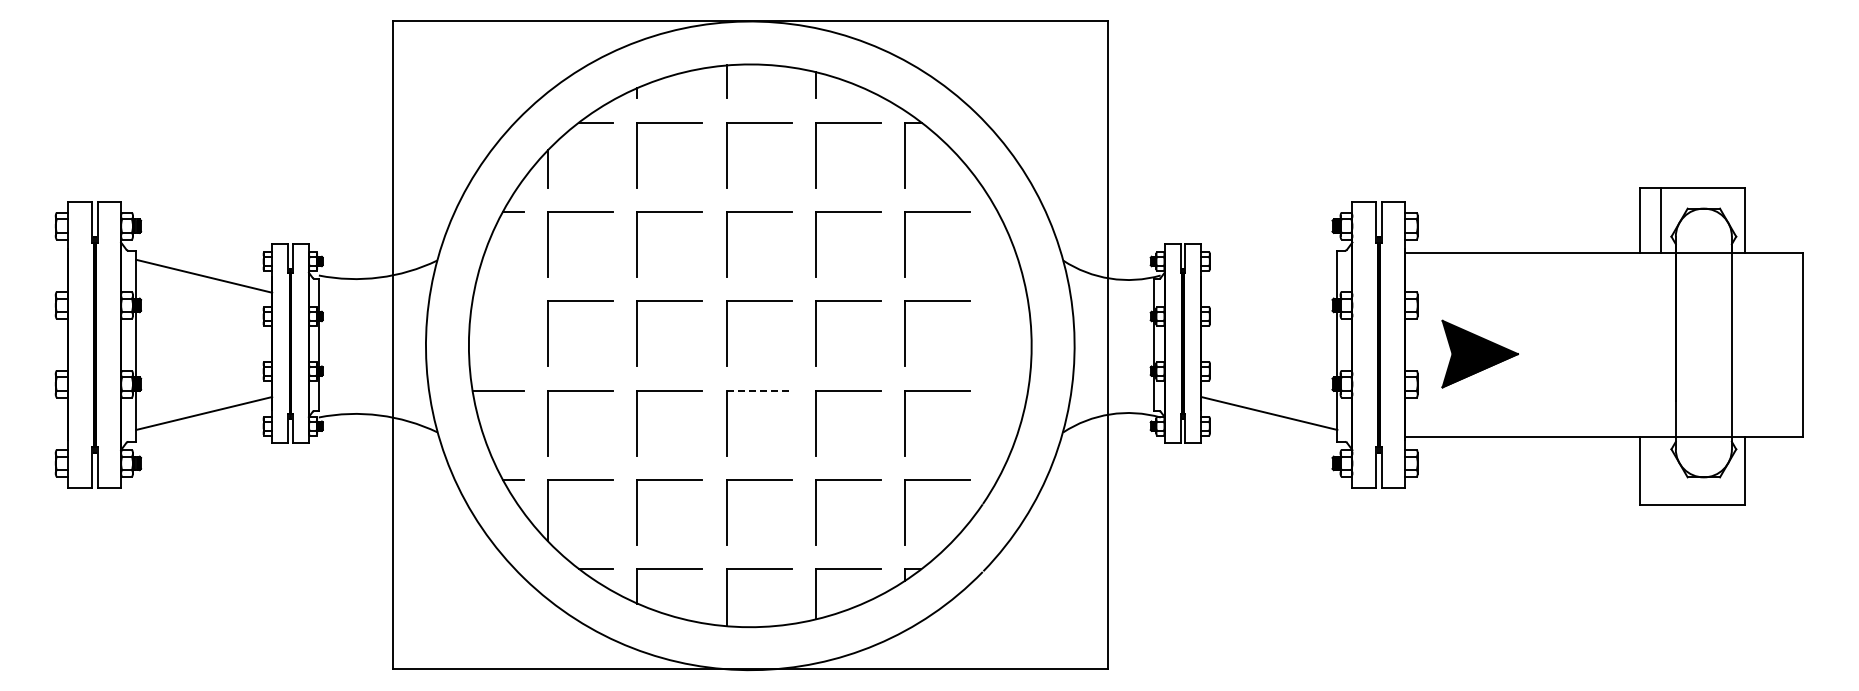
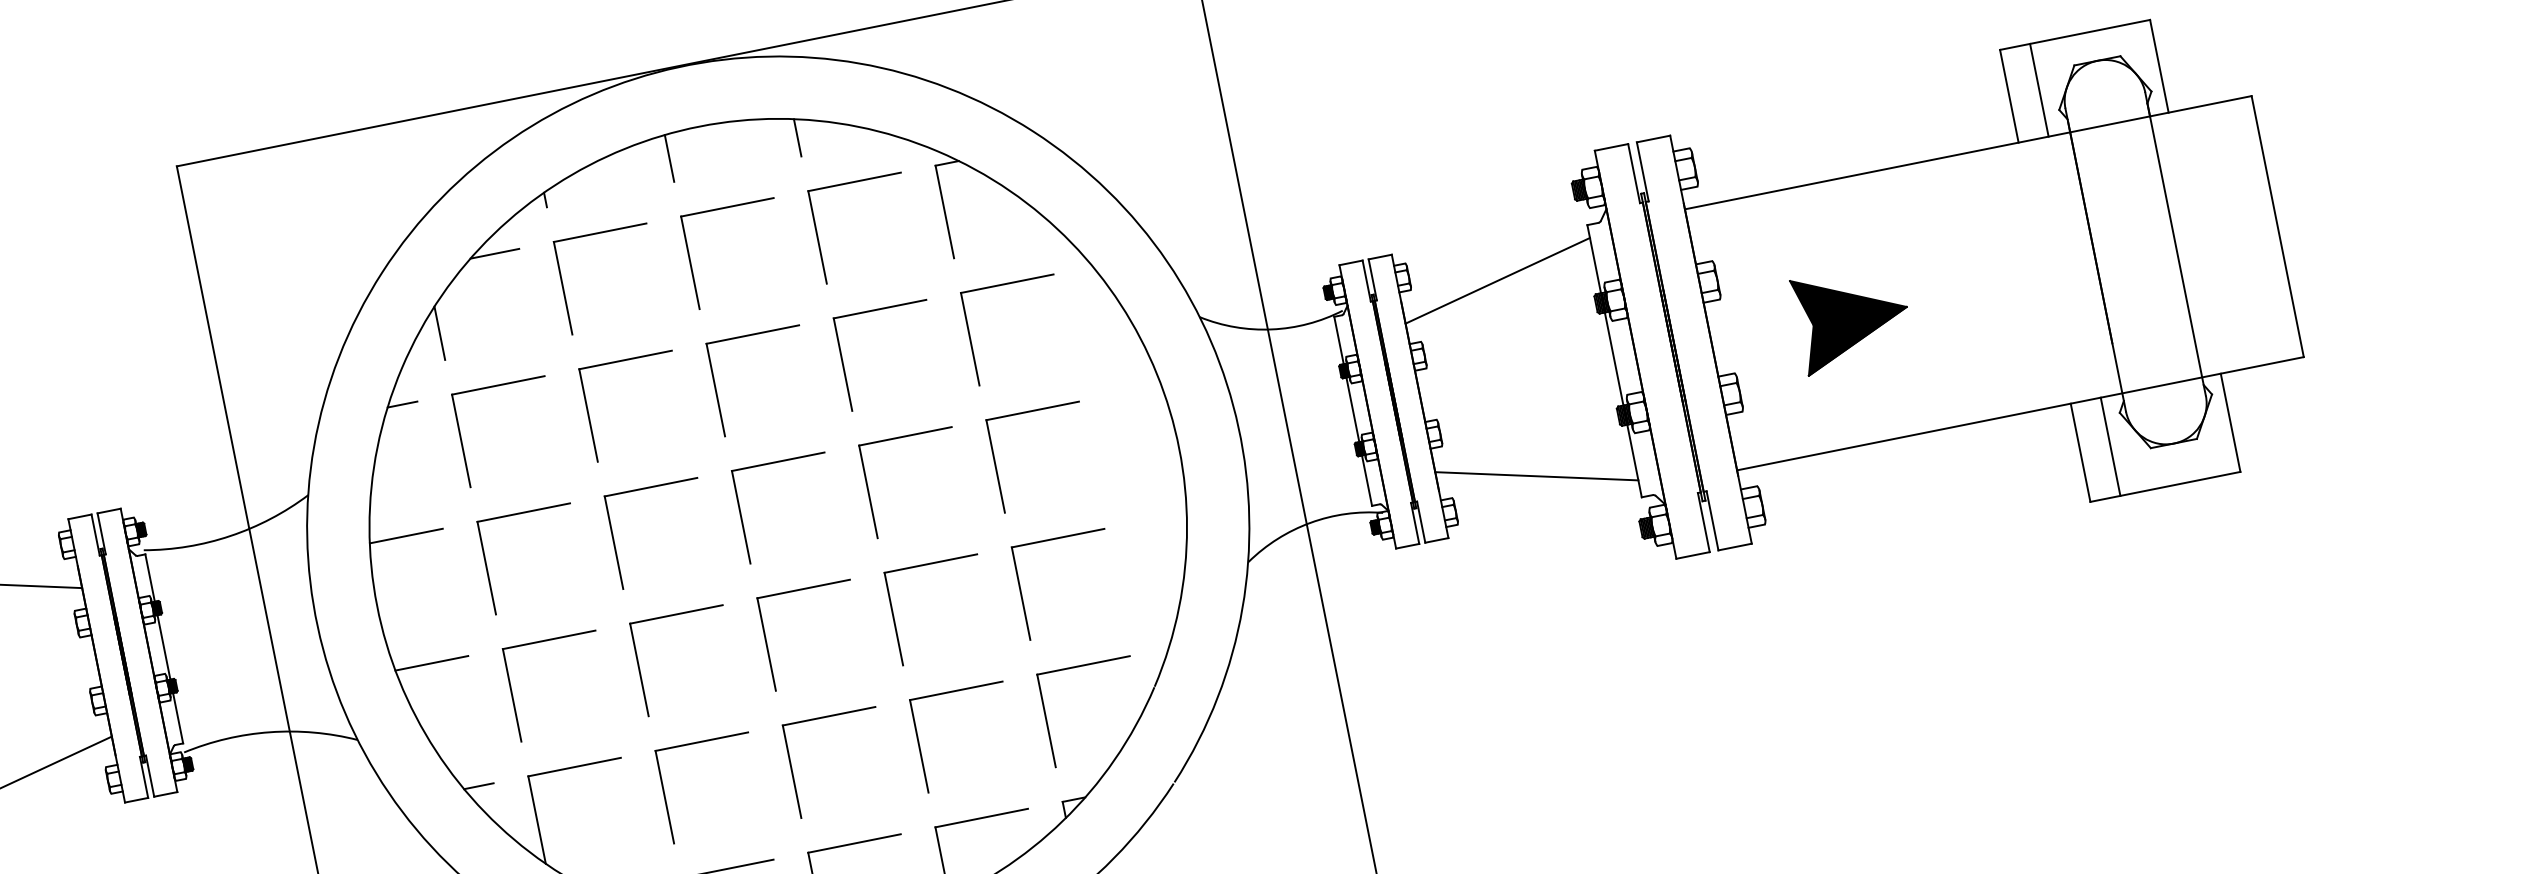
line: (1269, 275) -> (1497, 279), added
line: (497, 301) -> (405, 536), added
part: (1479, 353) -> (1851, 317), moved
line: (759, 390) -> (804, 588), dashed -> solid
line: (1660, 470) -> (2110, 446), added

